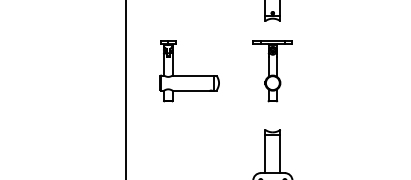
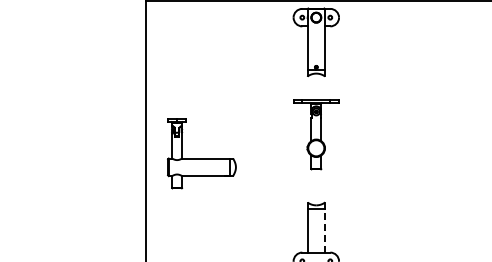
part: (189, 71) -> (201, 153), moved
line: (280, 154) -> (325, 230), solid -> dashed

